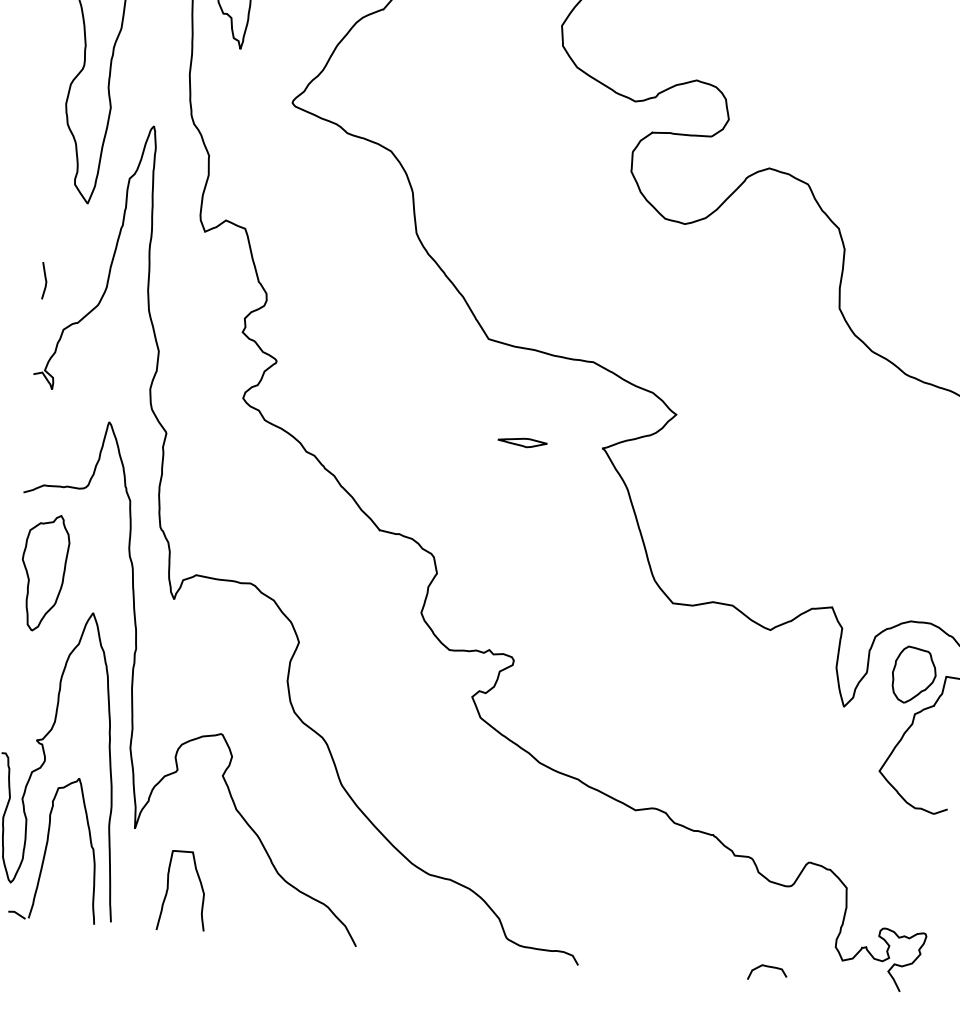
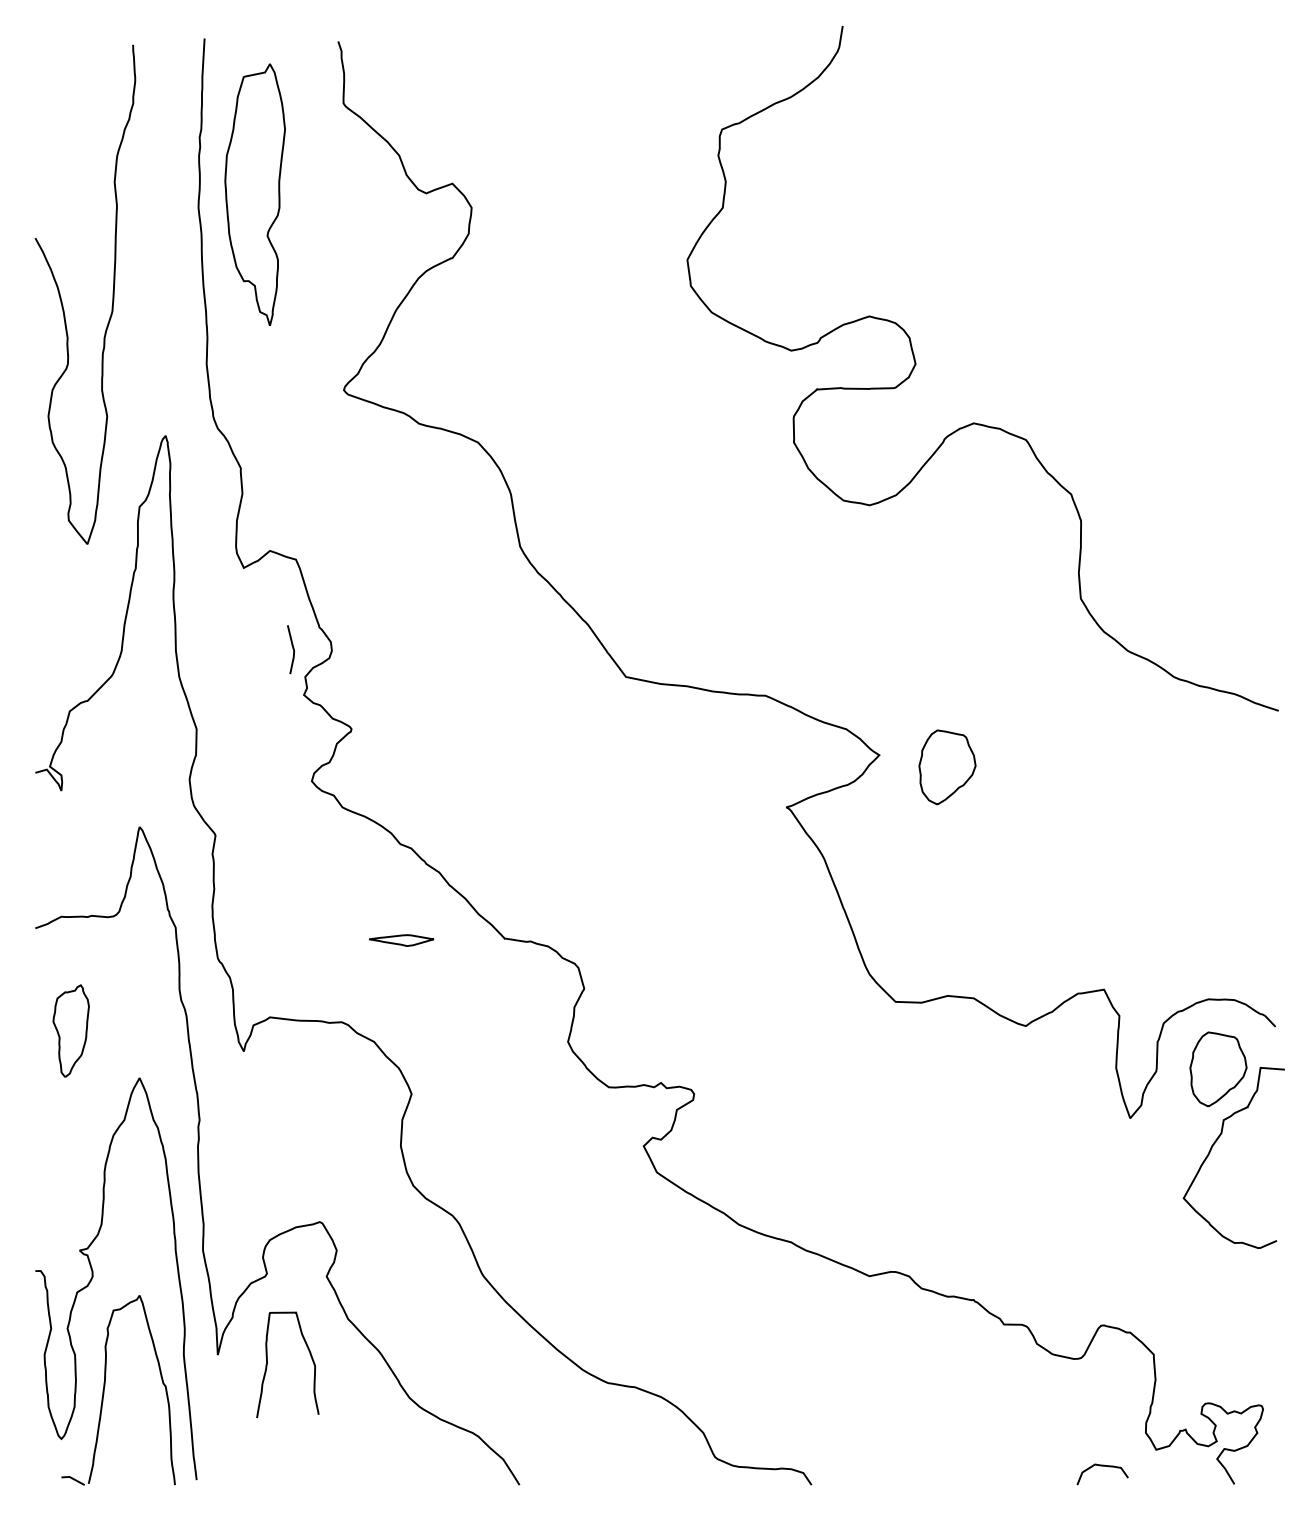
line: (45, 280) -> (292, 649), moved
part: (727, 428) -> (947, 767), added
part: (522, 442) -> (401, 940), moved
part: (43, 572) -> (70, 1030), size x0.6
curve: (167, 889) -> (267, 1364), moved
curve: (767, 967) -> (1102, 1466), moved

